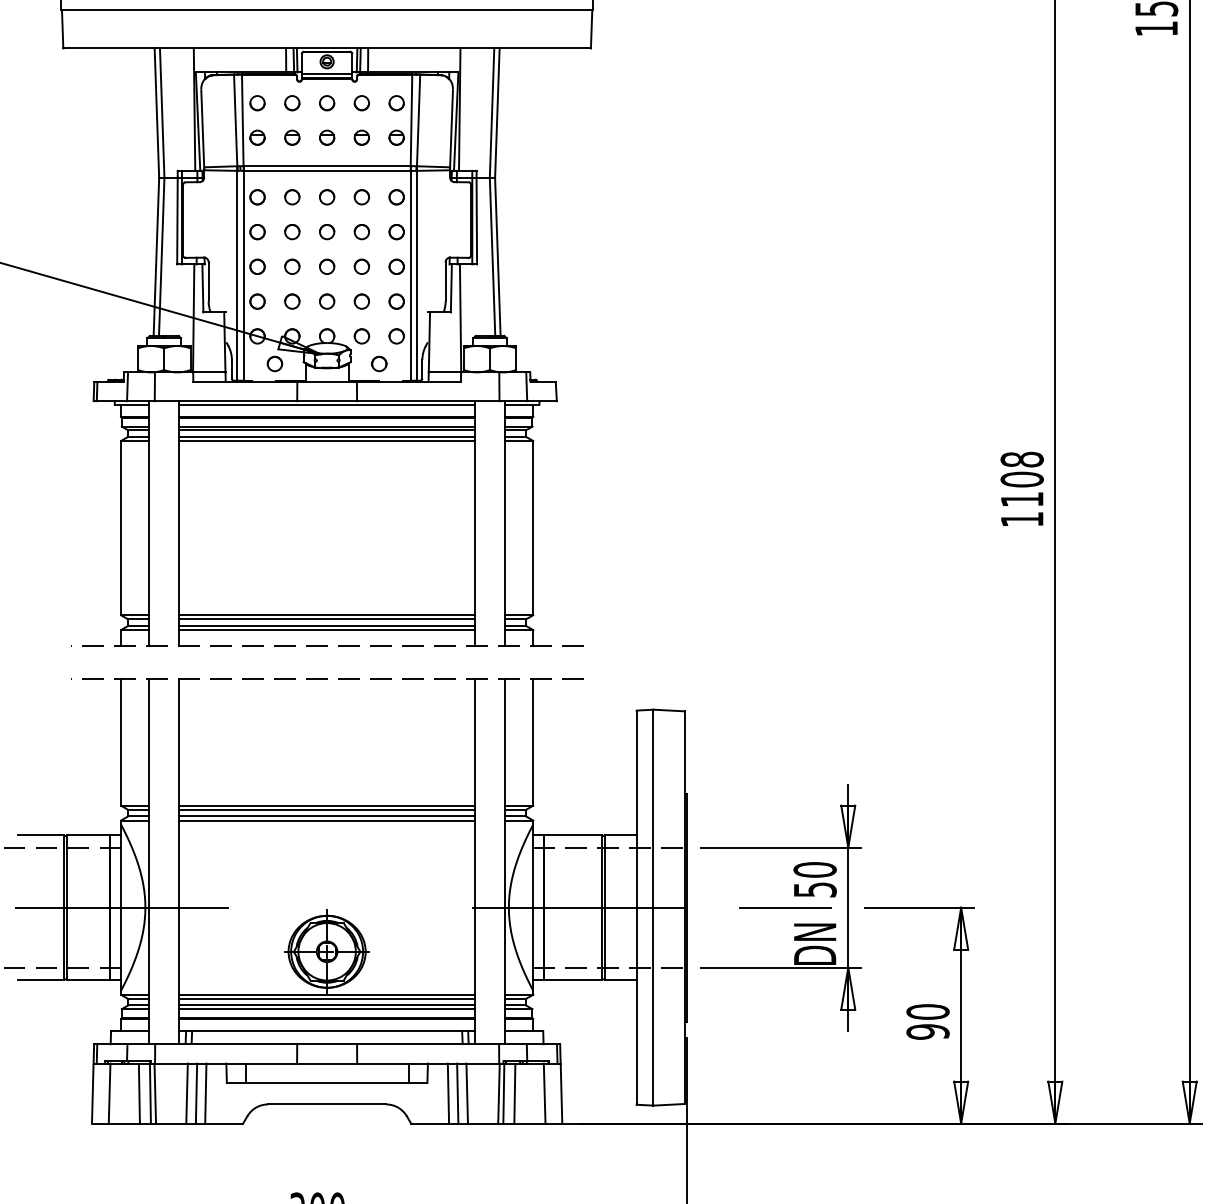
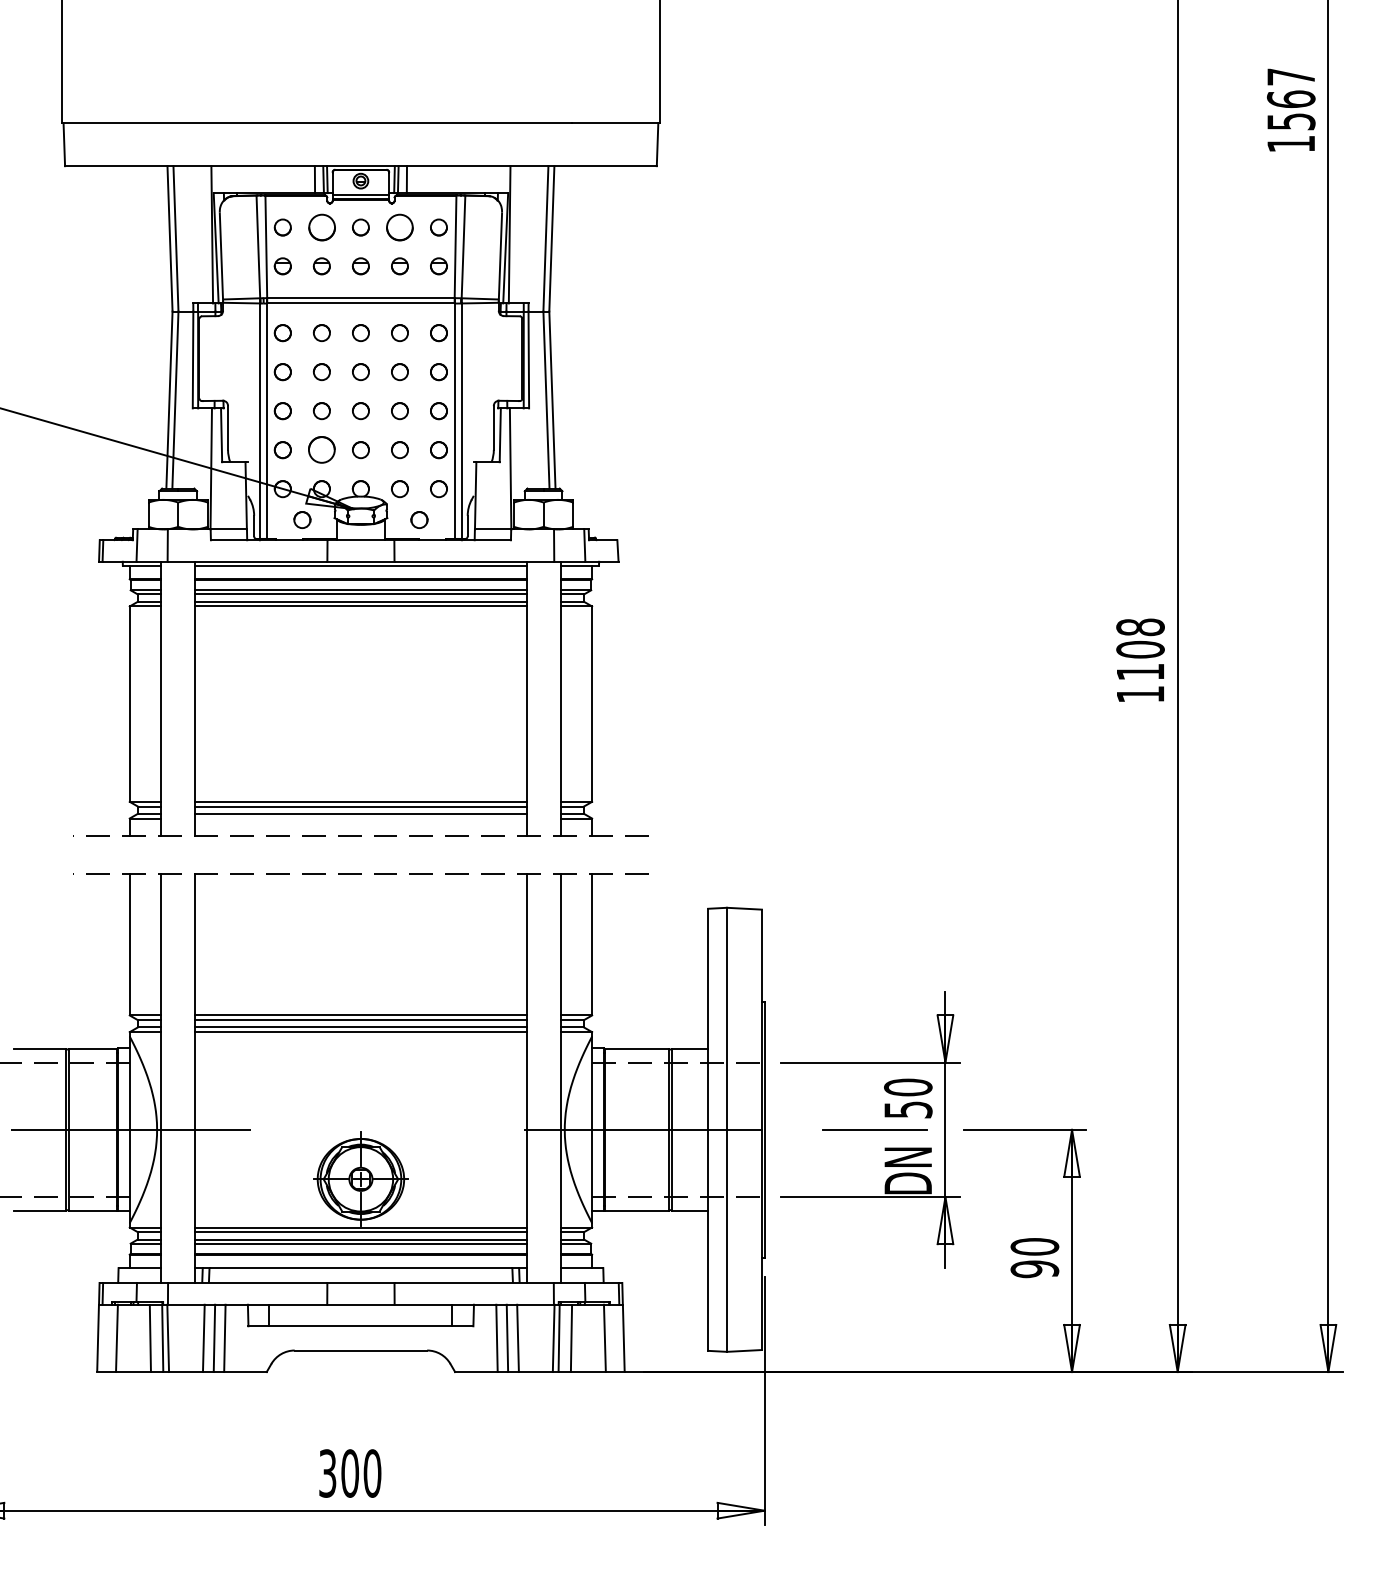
circle: (291, 103) -> (321, 227), size x1.6
circle: (361, 103) -> (399, 227), size x1.6
circle: (291, 301) -> (321, 450), size x1.6
line: (326, 630) -> (360, 818), removed

